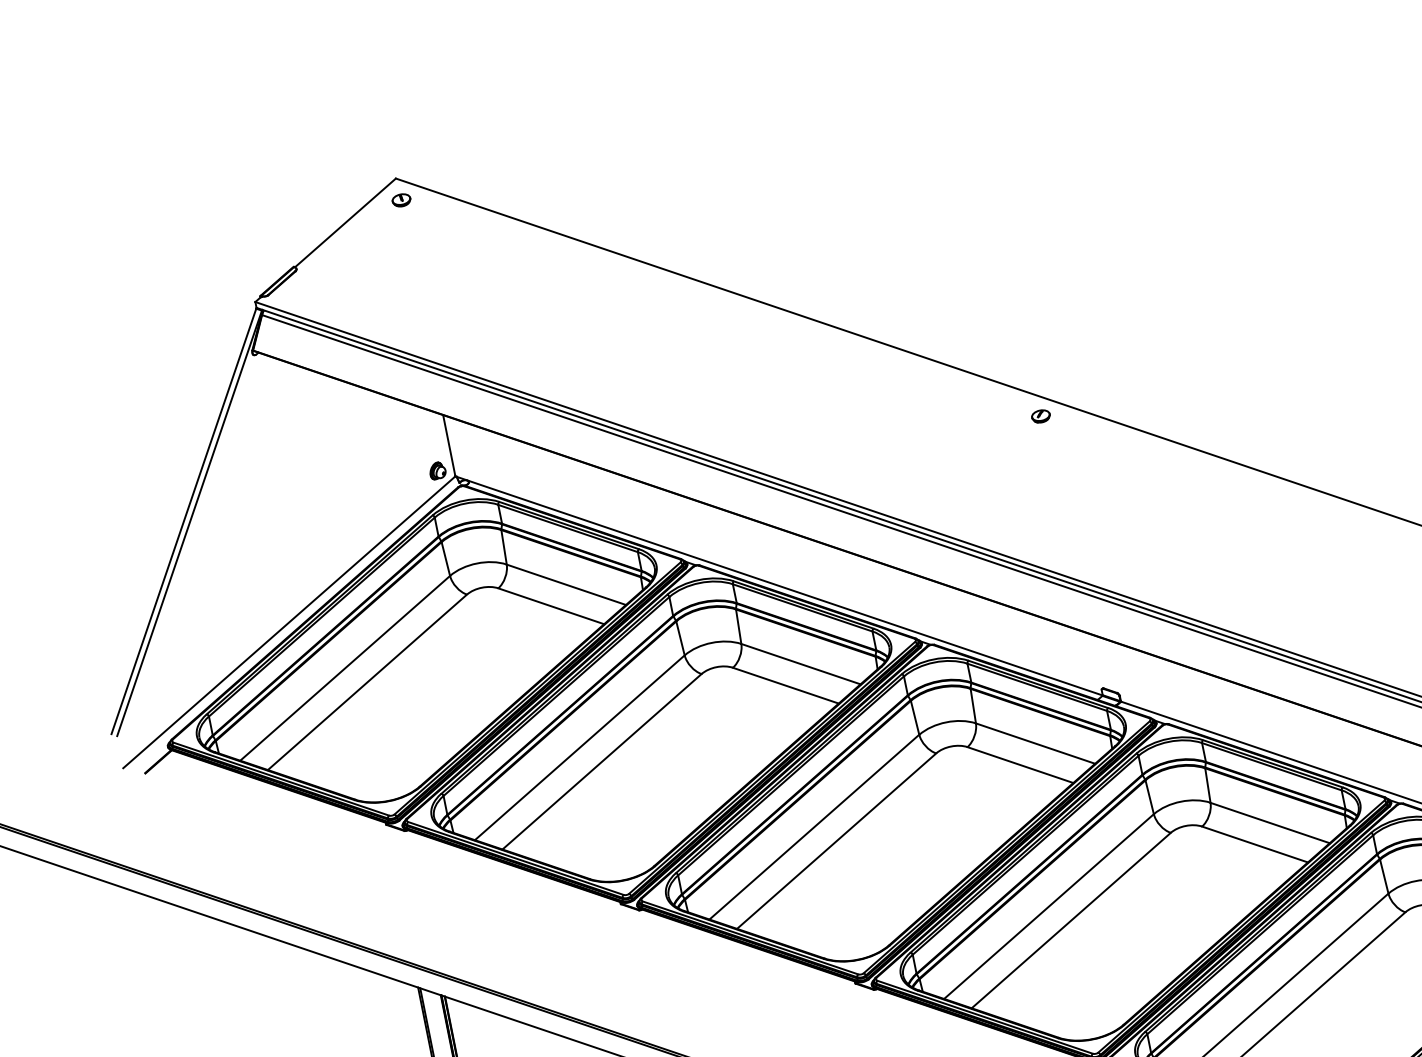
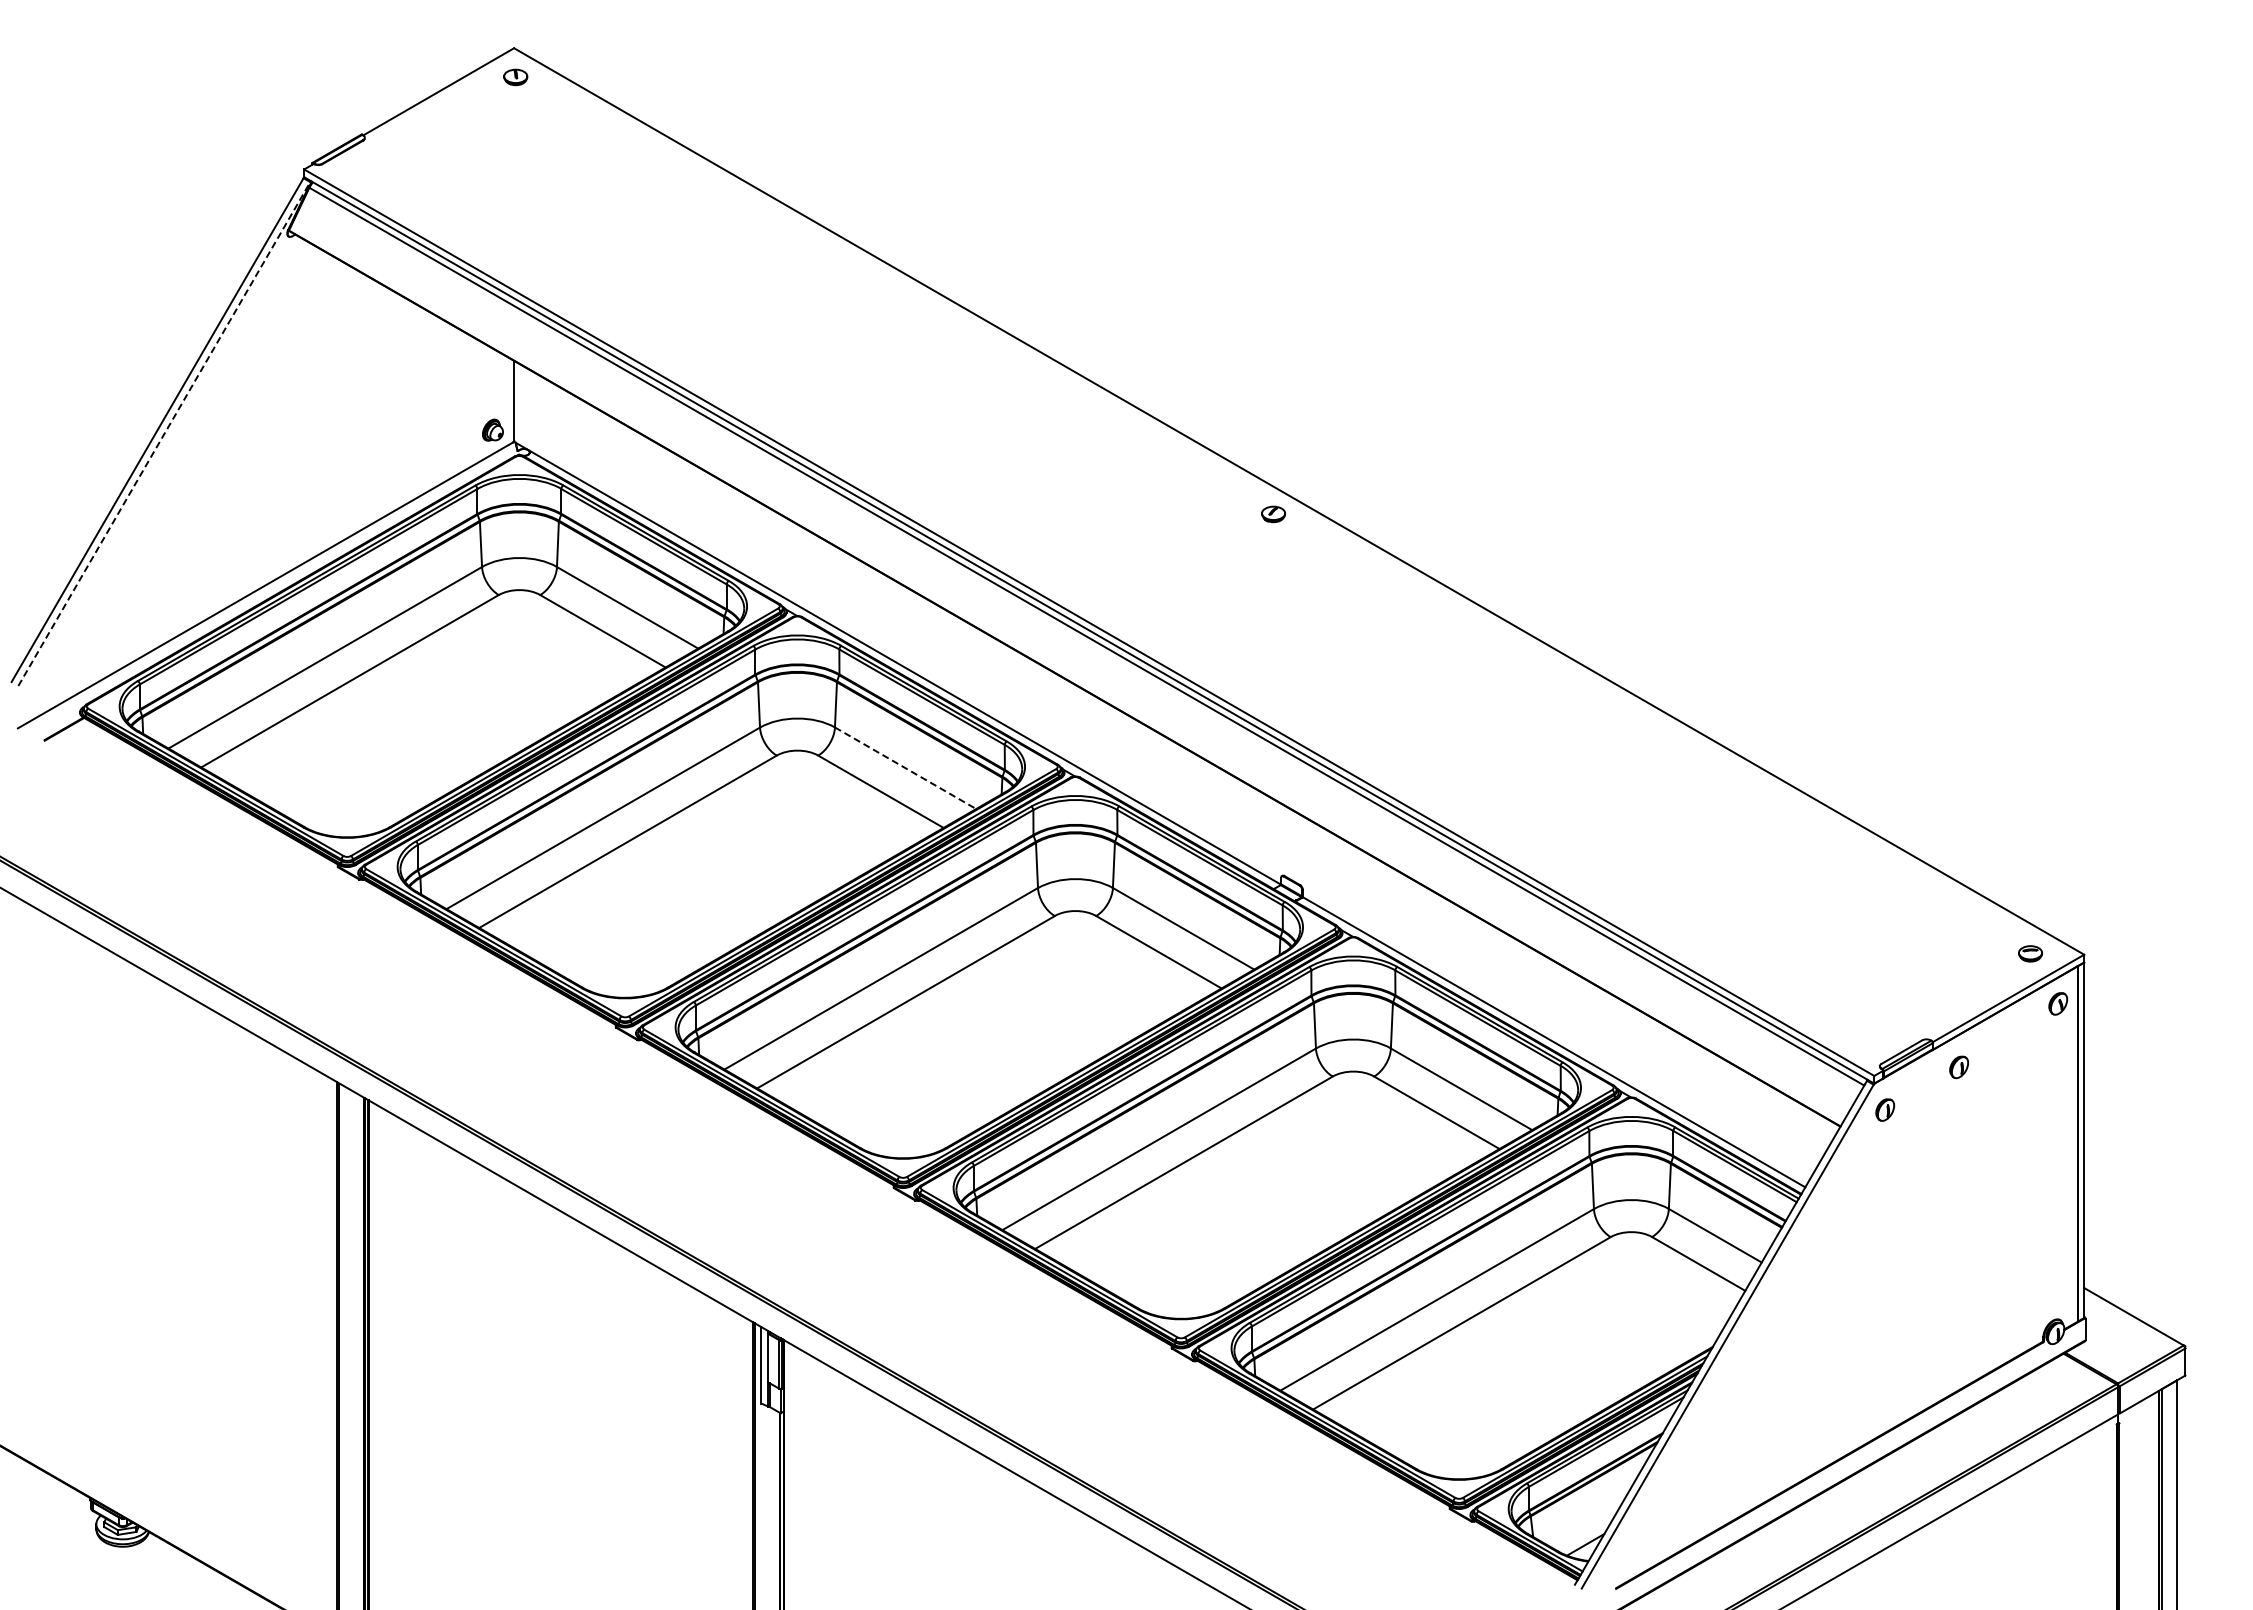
line: (189, 522) -> (164, 433), solid -> dashed
line: (800, 664) -> (905, 768), solid -> dashed

